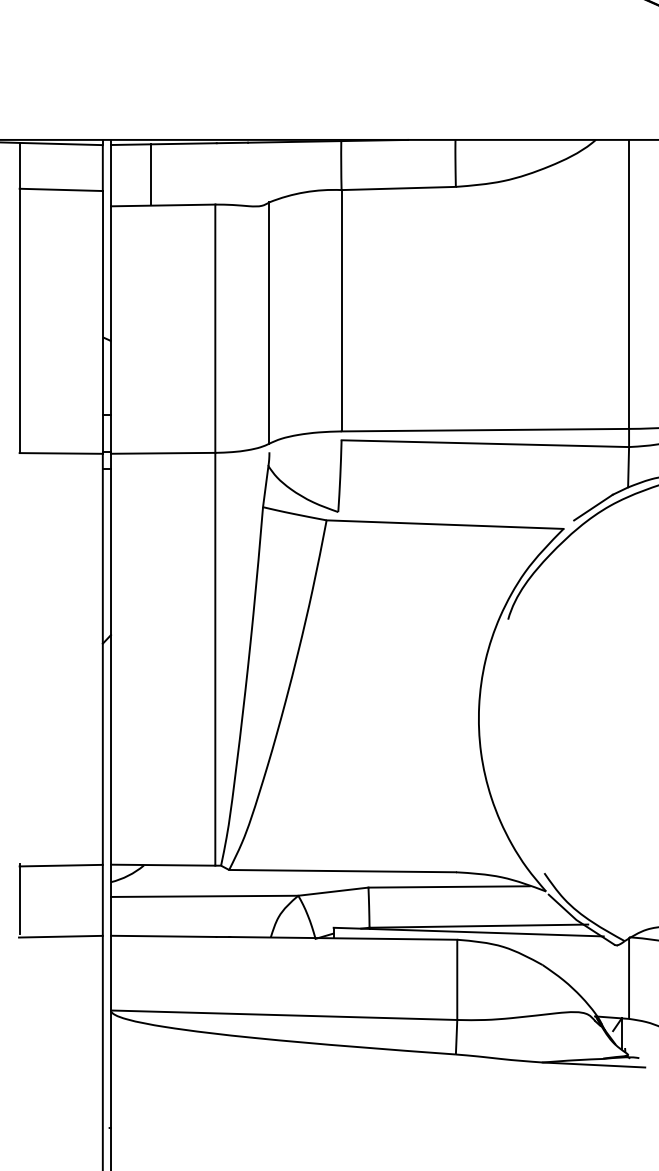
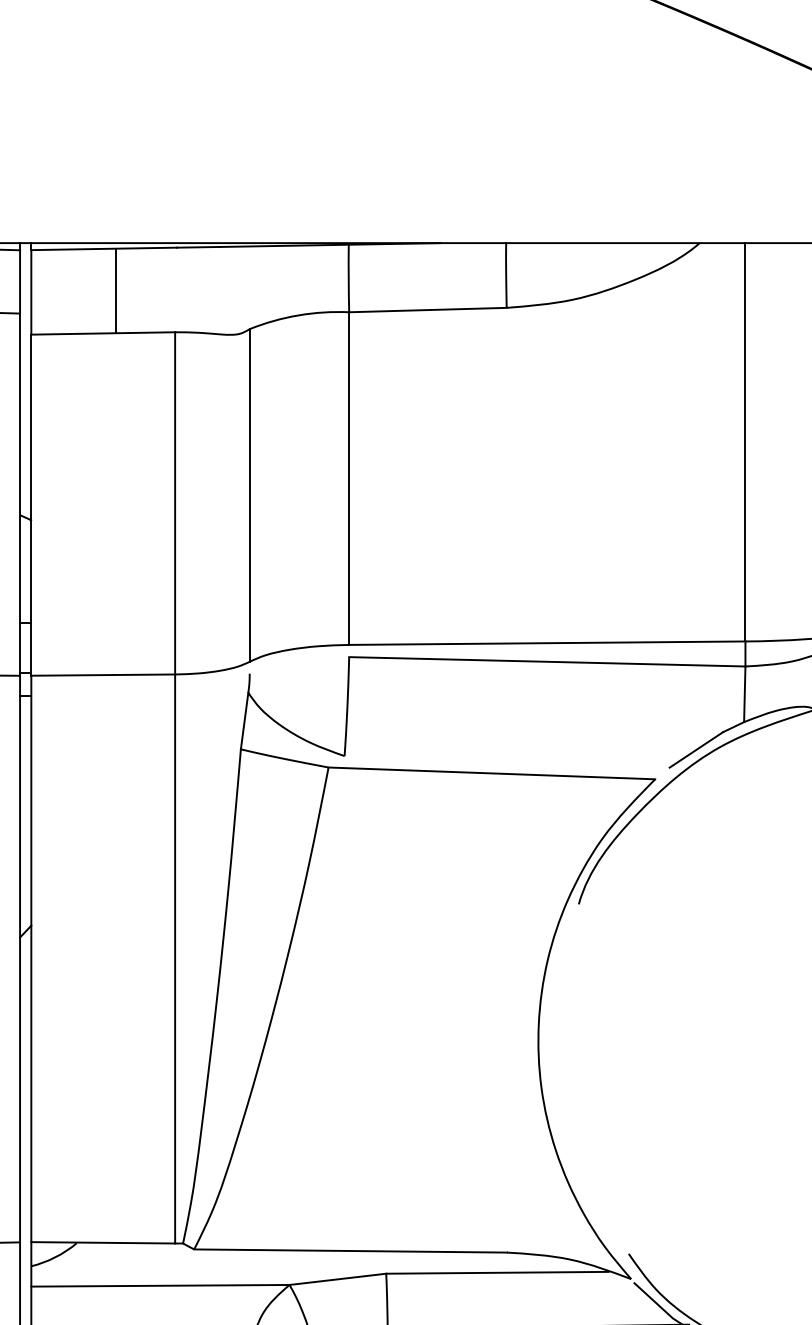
line: (151, 174) -> (116, 290), moved

